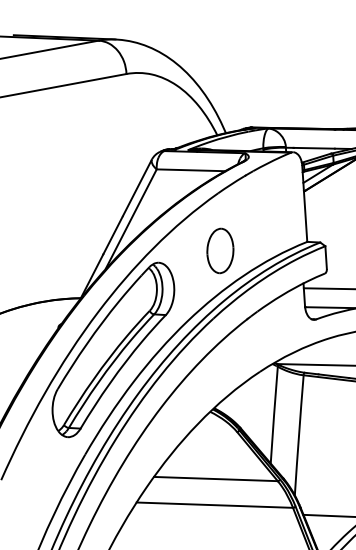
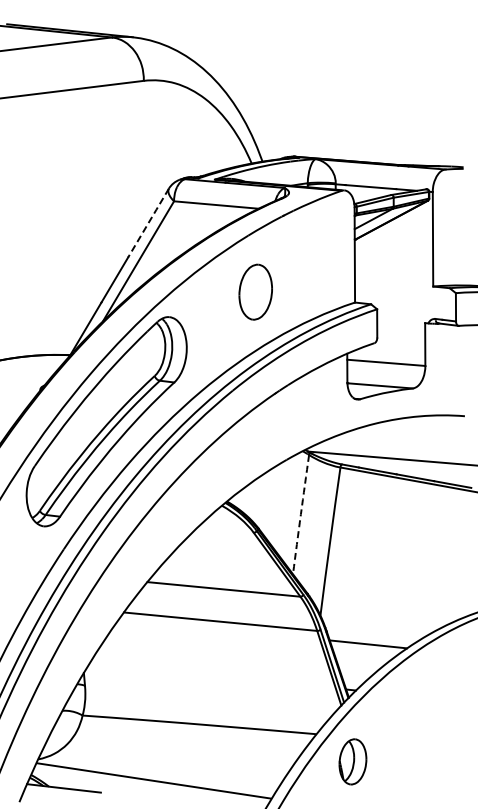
line: (137, 187) -> (148, 222), solid -> dashed
part: (220, 250) -> (255, 291), moved
arc: (273, 415) -> (300, 514), solid -> dashed

